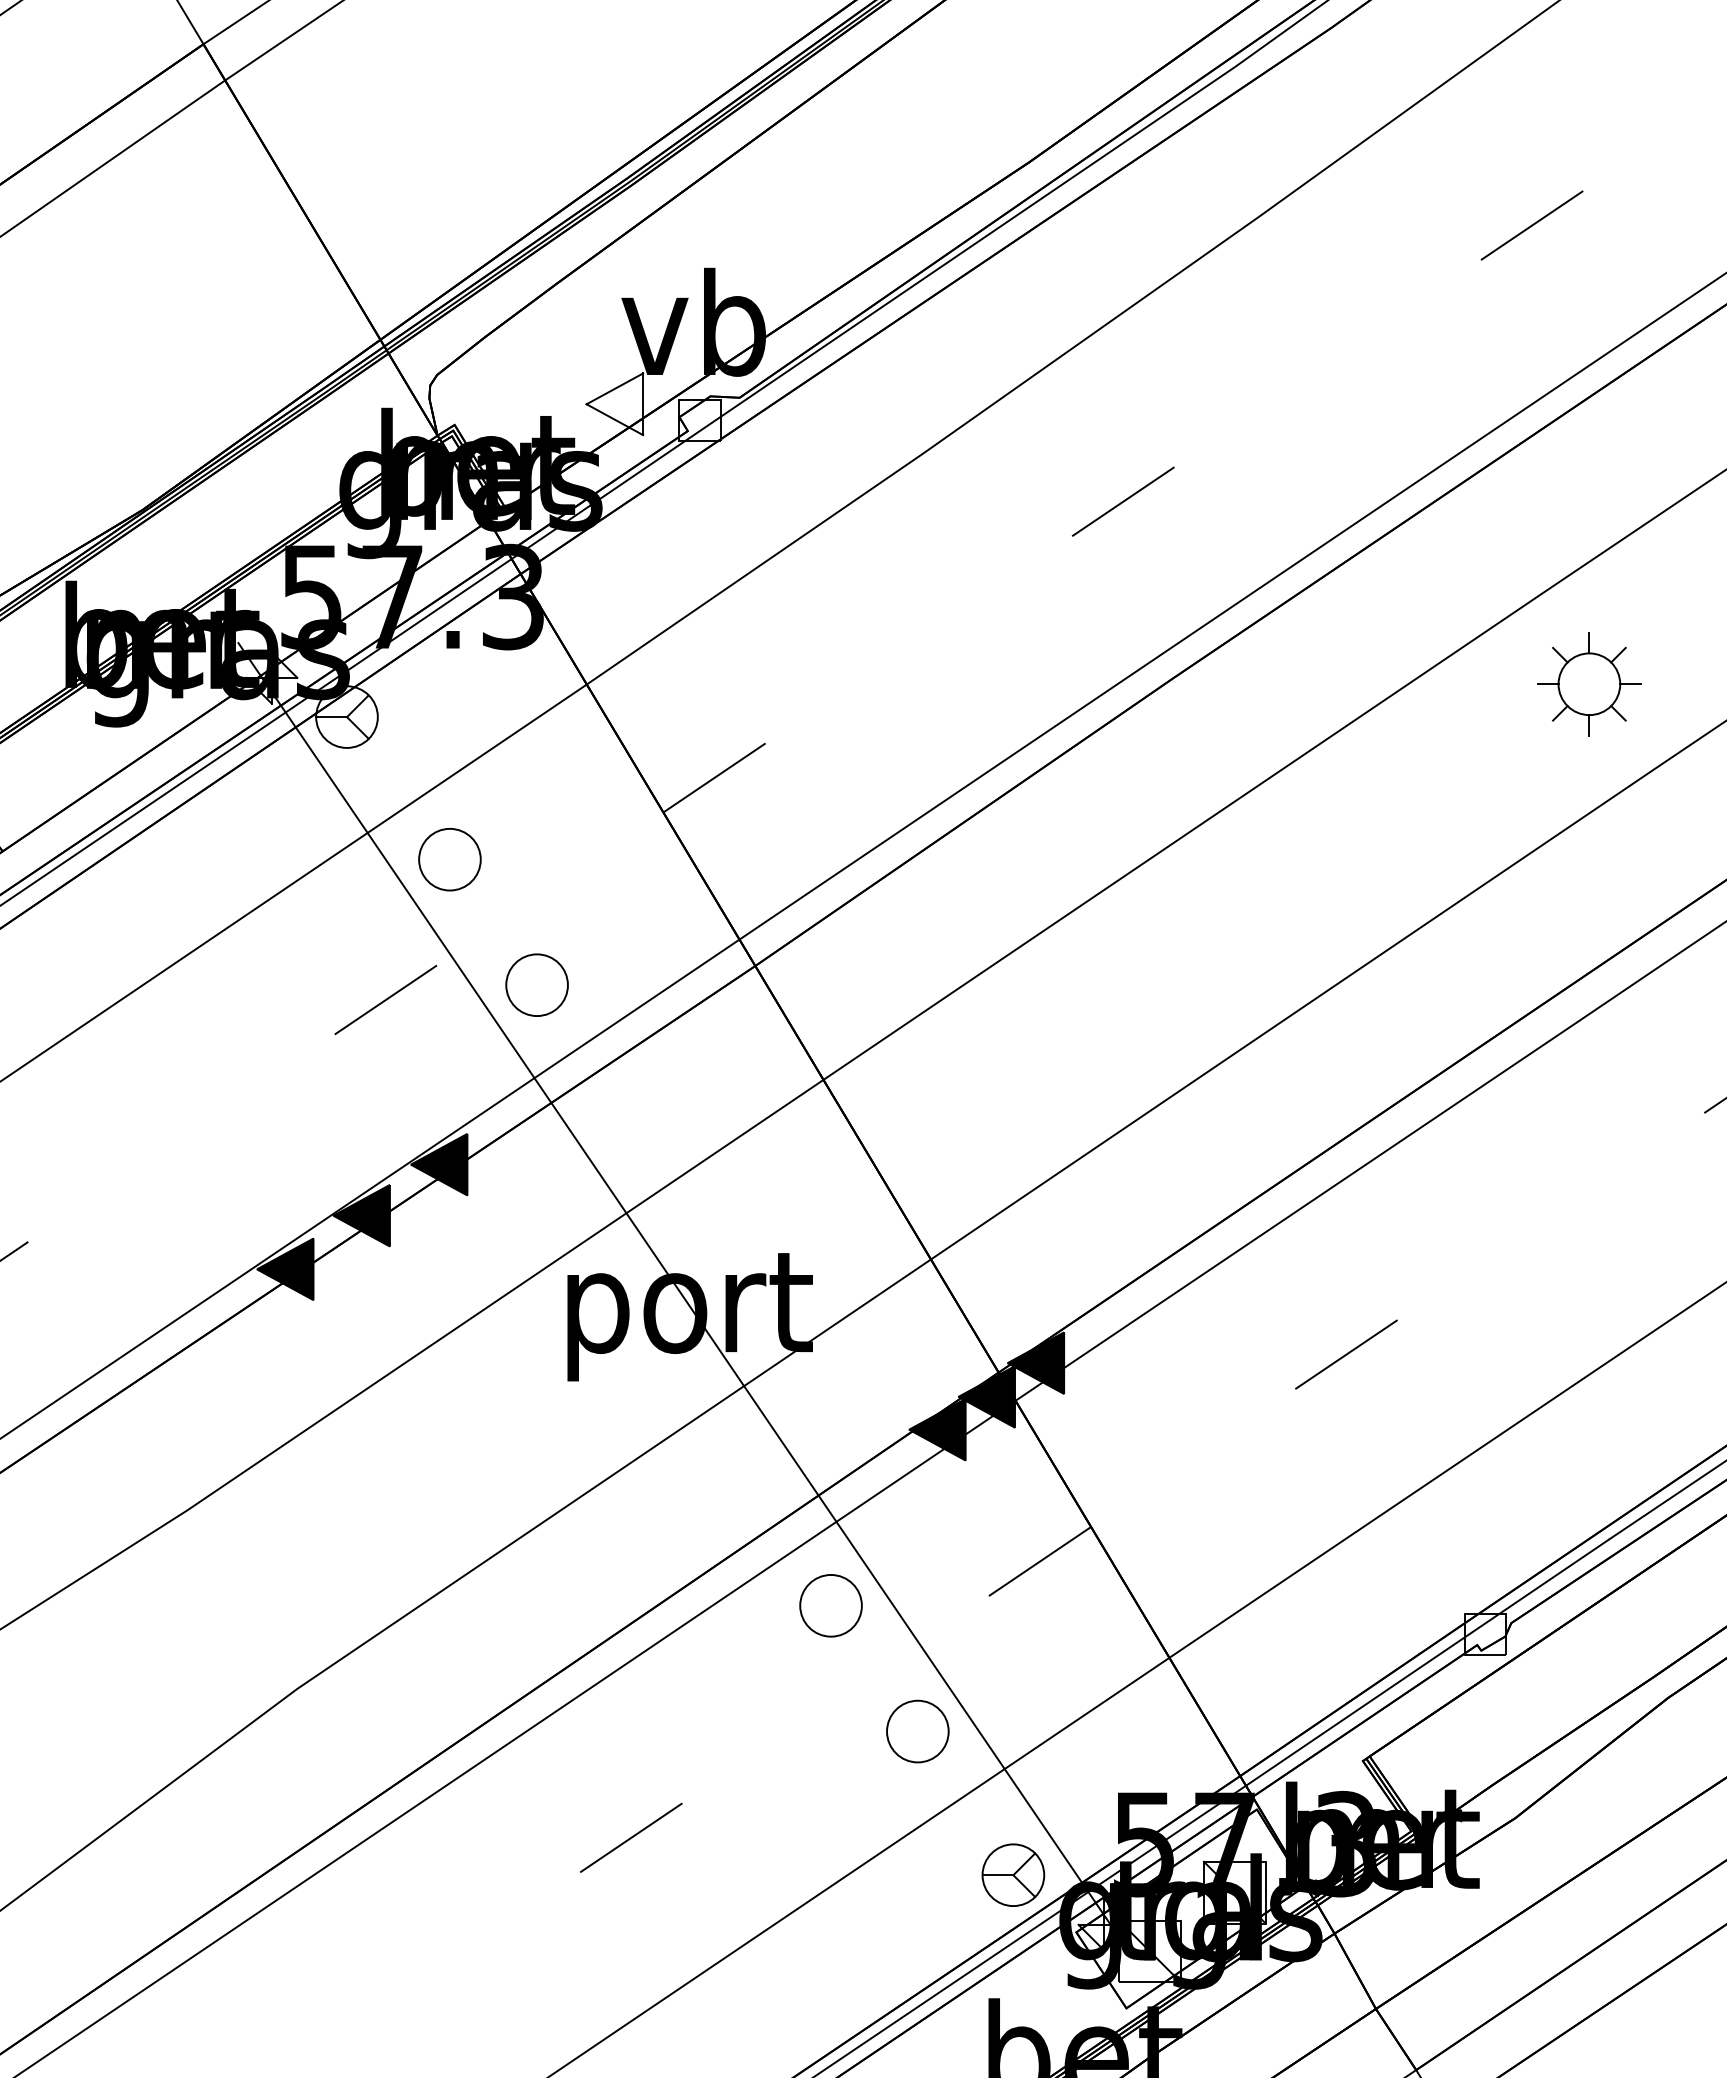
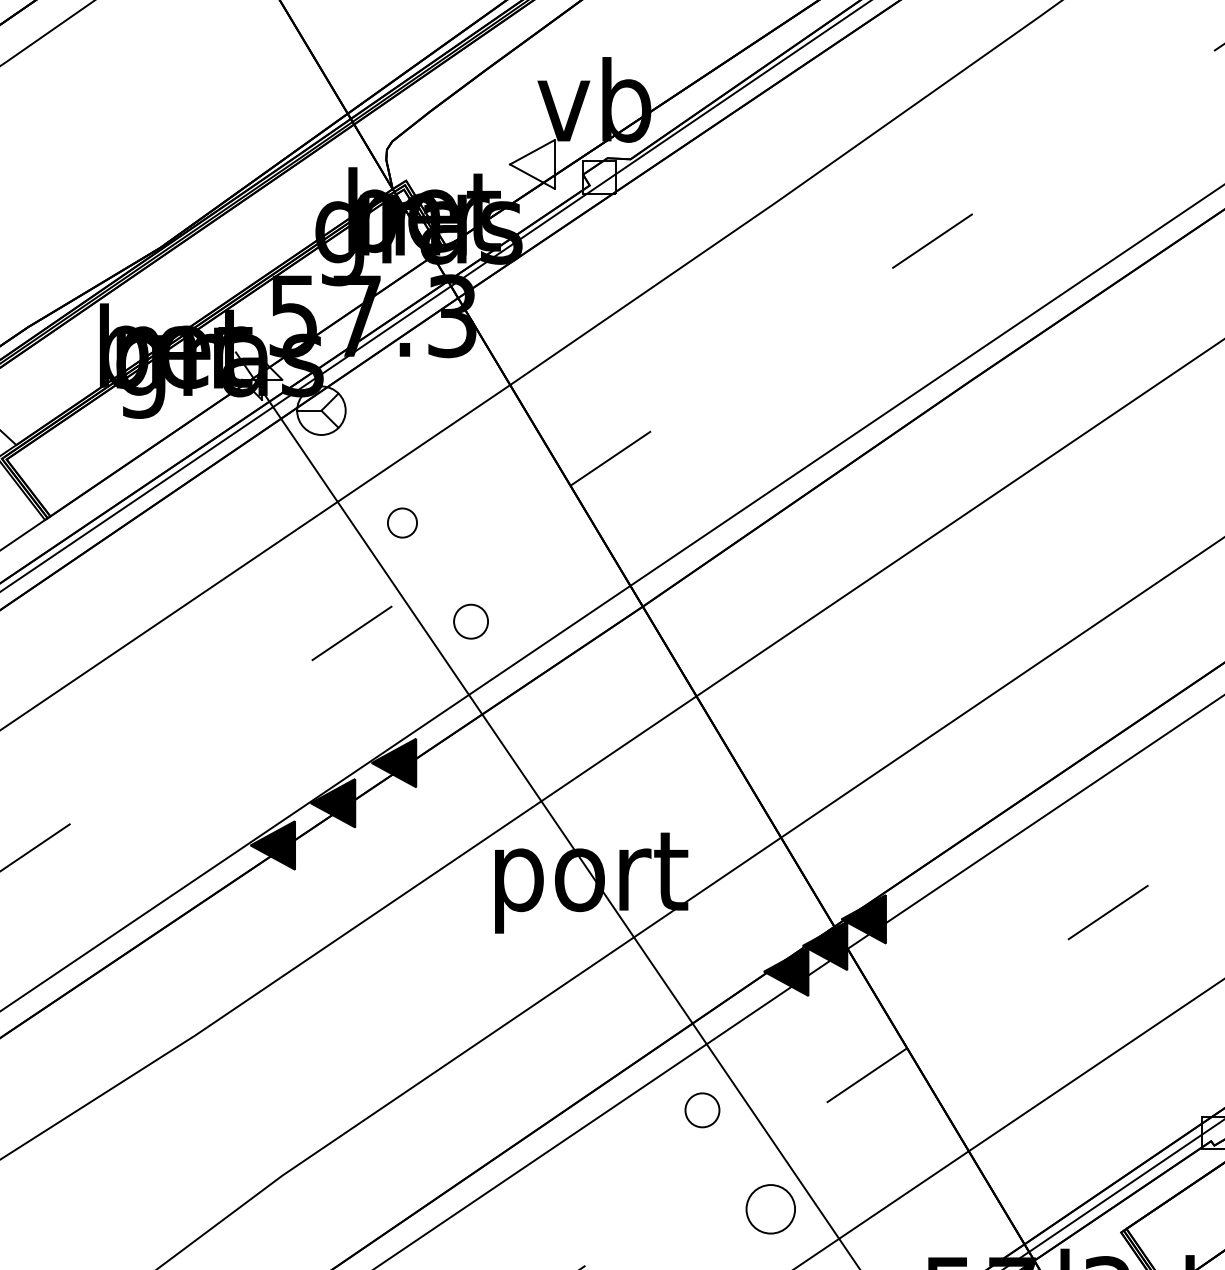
part: (449, 859) -> (402, 522), size x0.6
part: (536, 984) -> (470, 621), size x0.7
part: (830, 1605) -> (702, 1110), size x0.7

